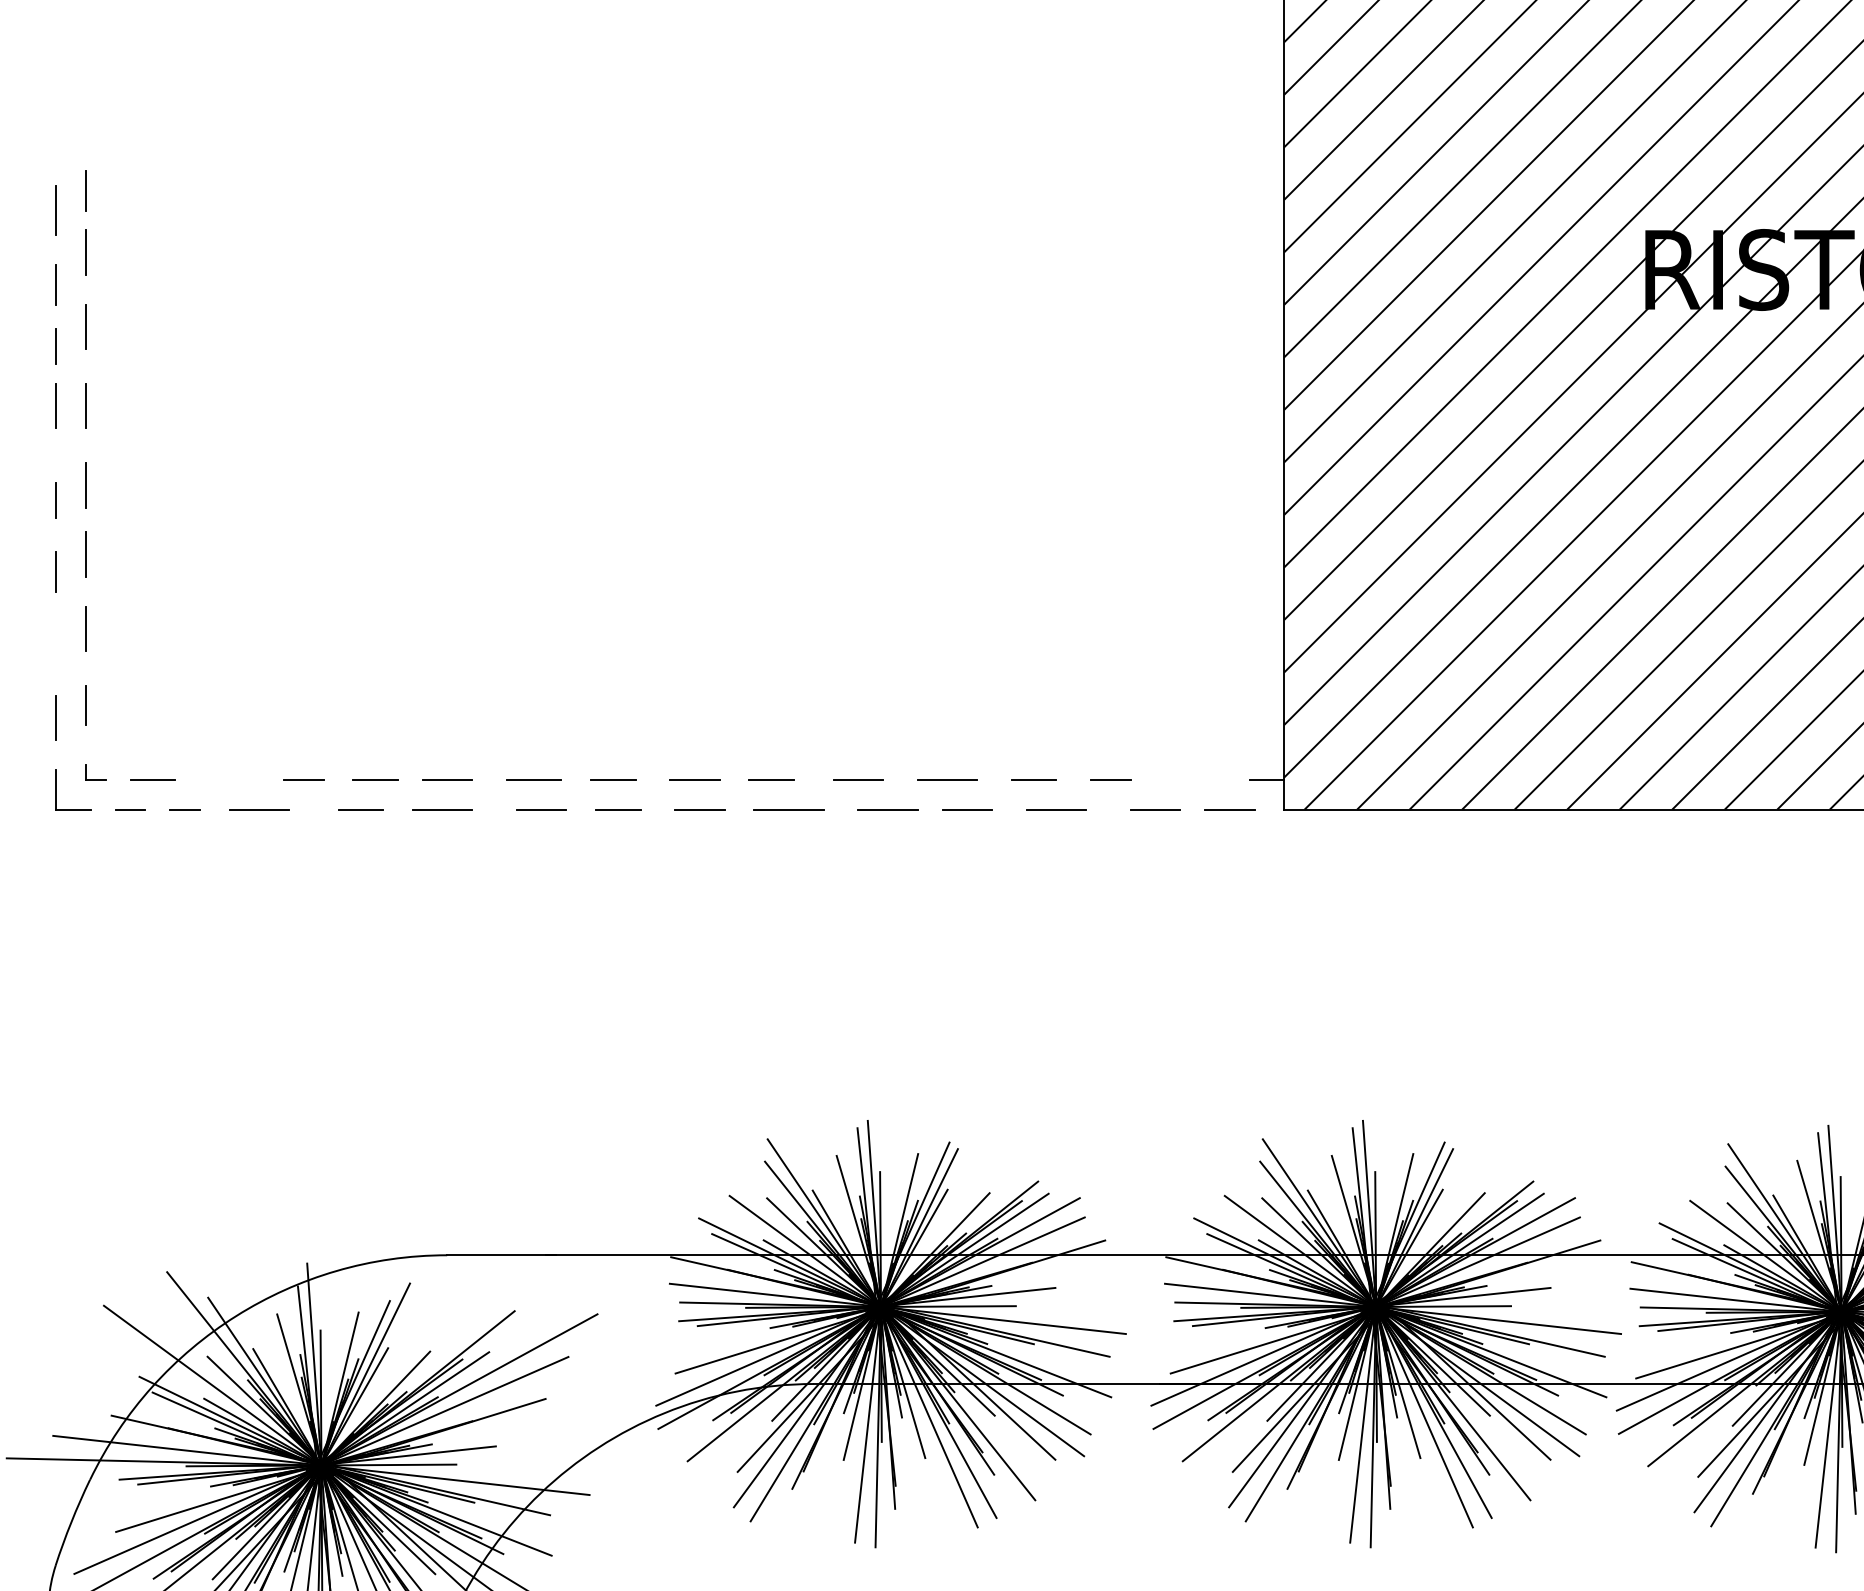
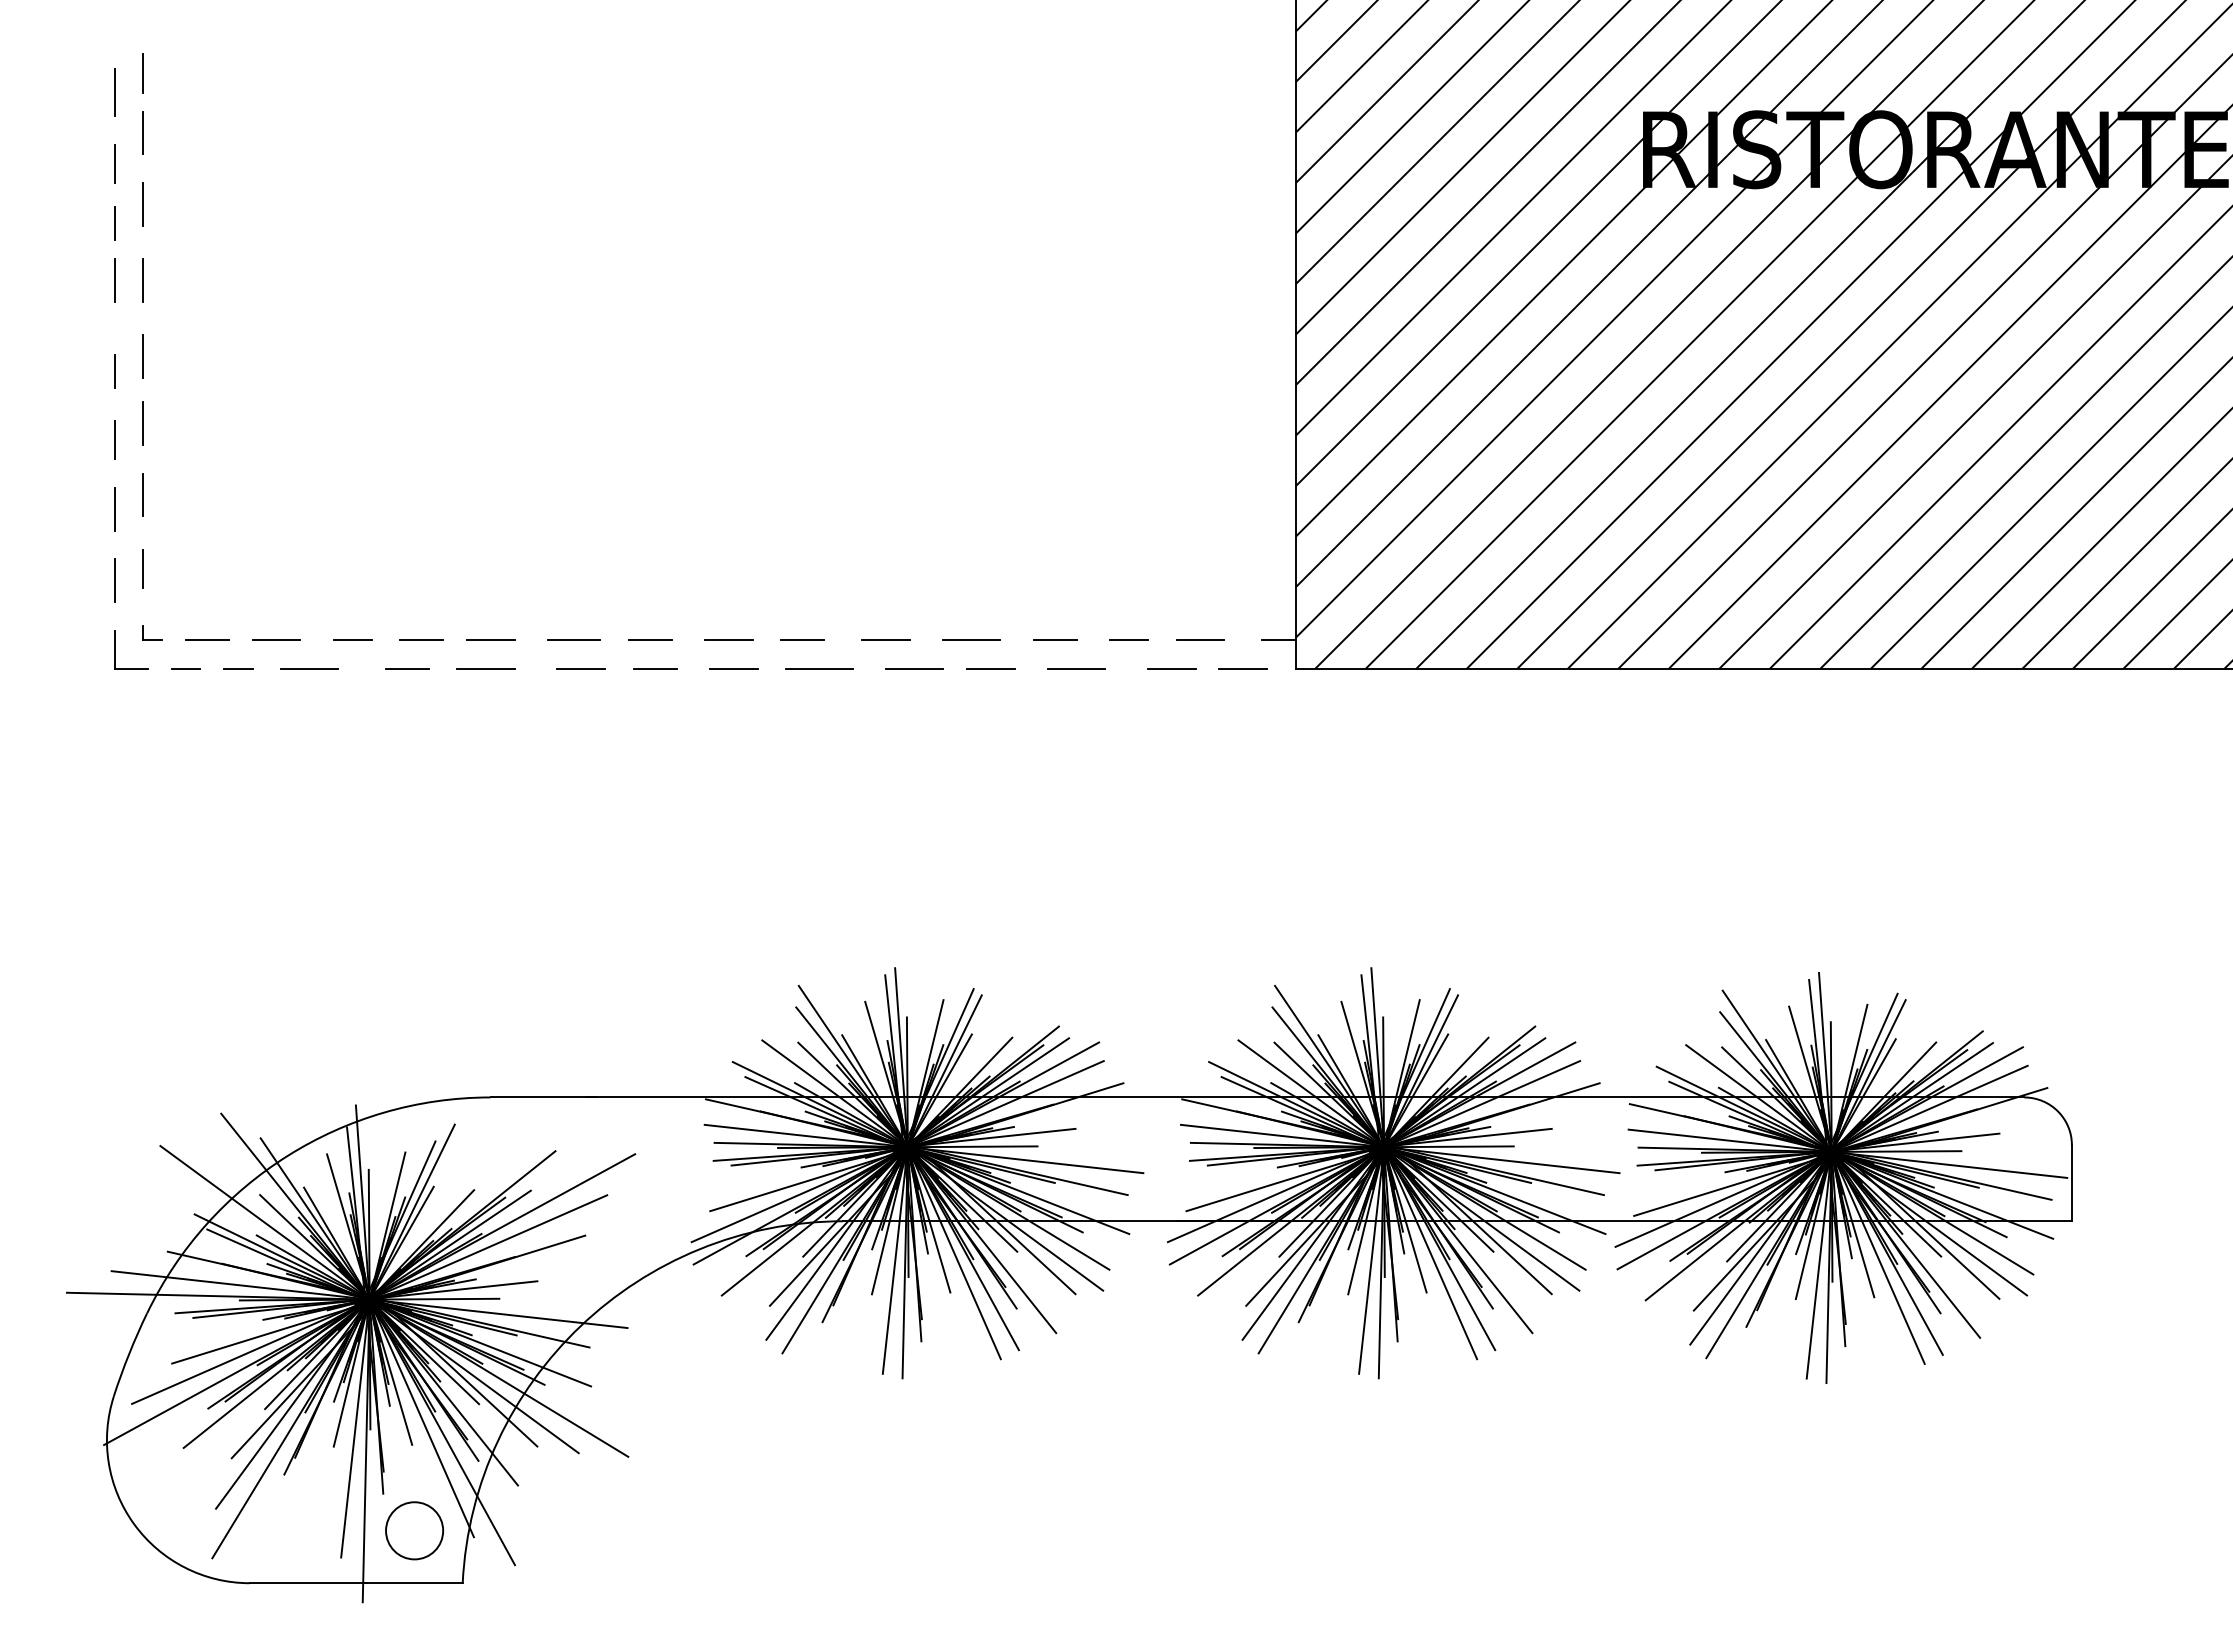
line: (56, 642) -> (114, 508), added
line: (224, 779) -> (276, 639), added
line: (1185, 780) -> (1200, 640), added

